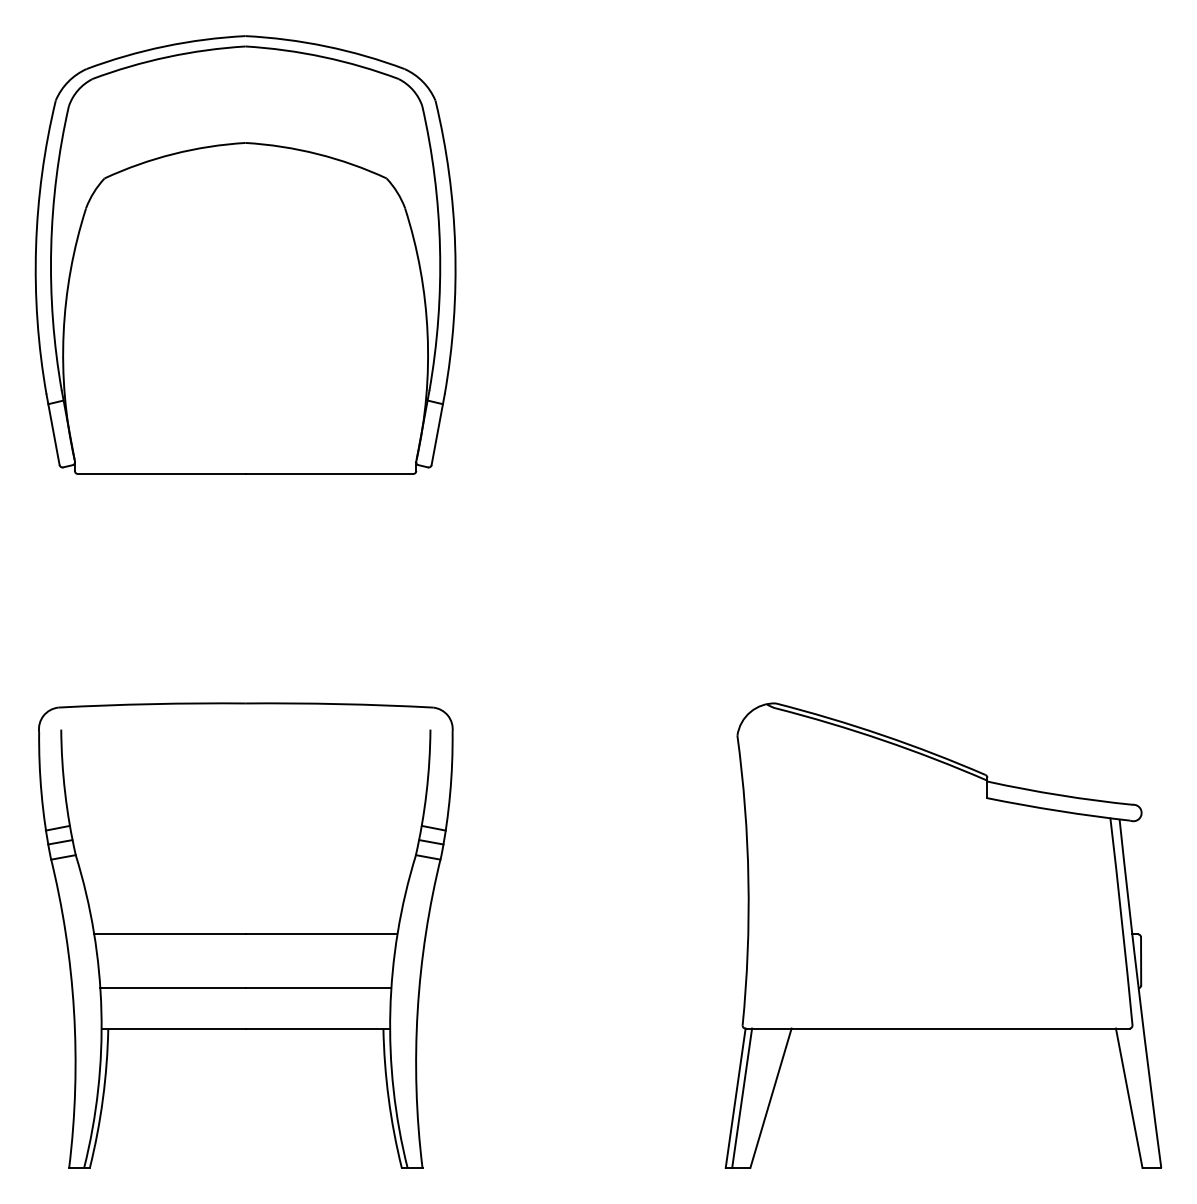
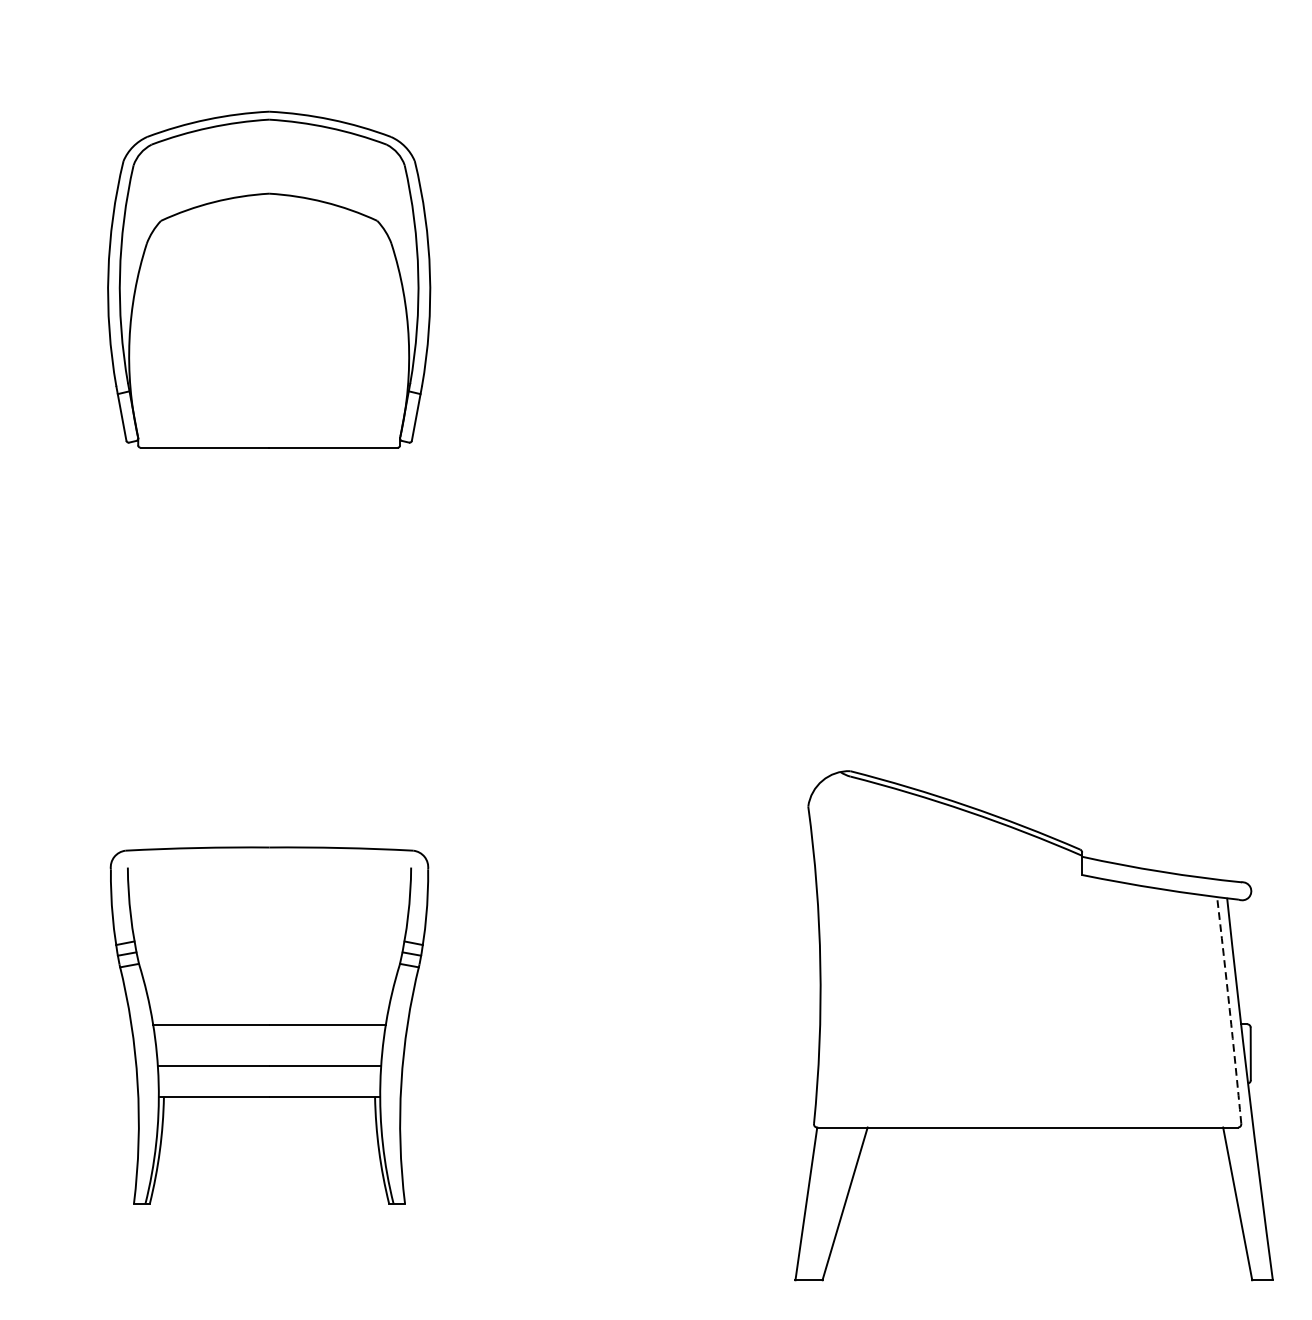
part: (245, 254) -> (269, 279), size x0.7
arc: (1121, 921) -> (1229, 1010), solid -> dashed
part: (245, 935) -> (269, 1025), size x0.7
line: (742, 1097) -> (813, 1203), removed

